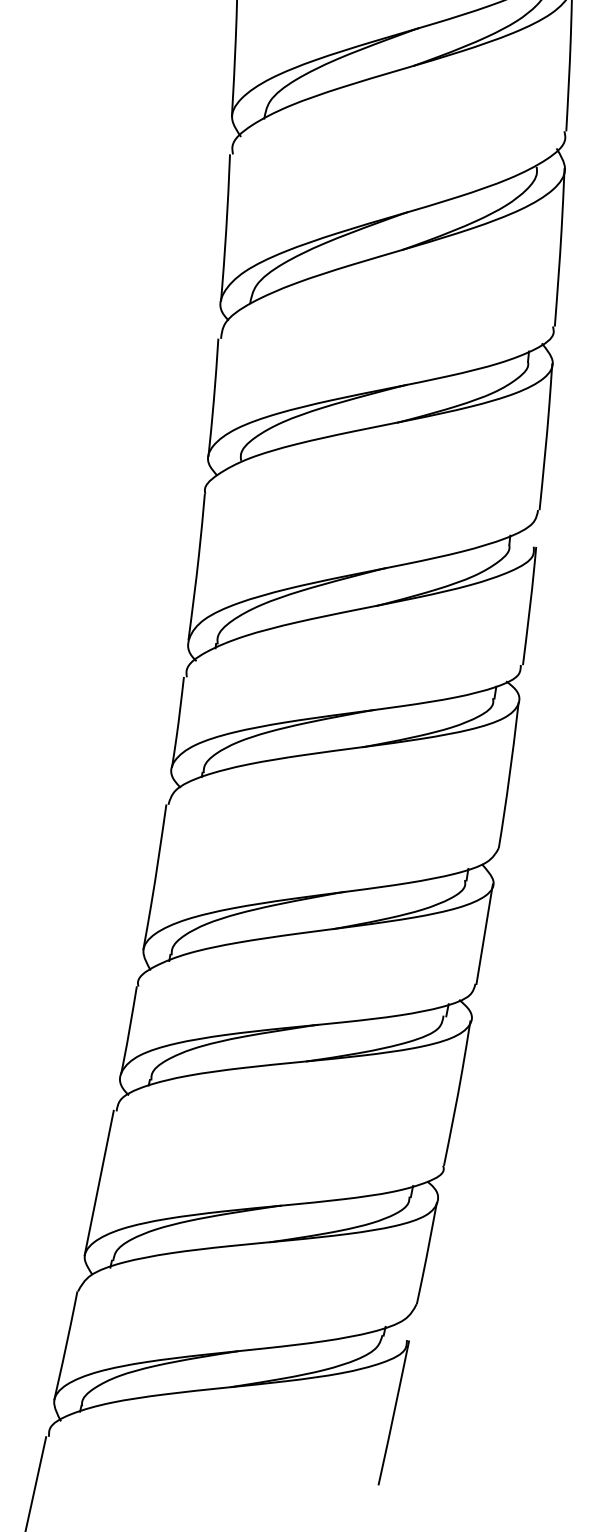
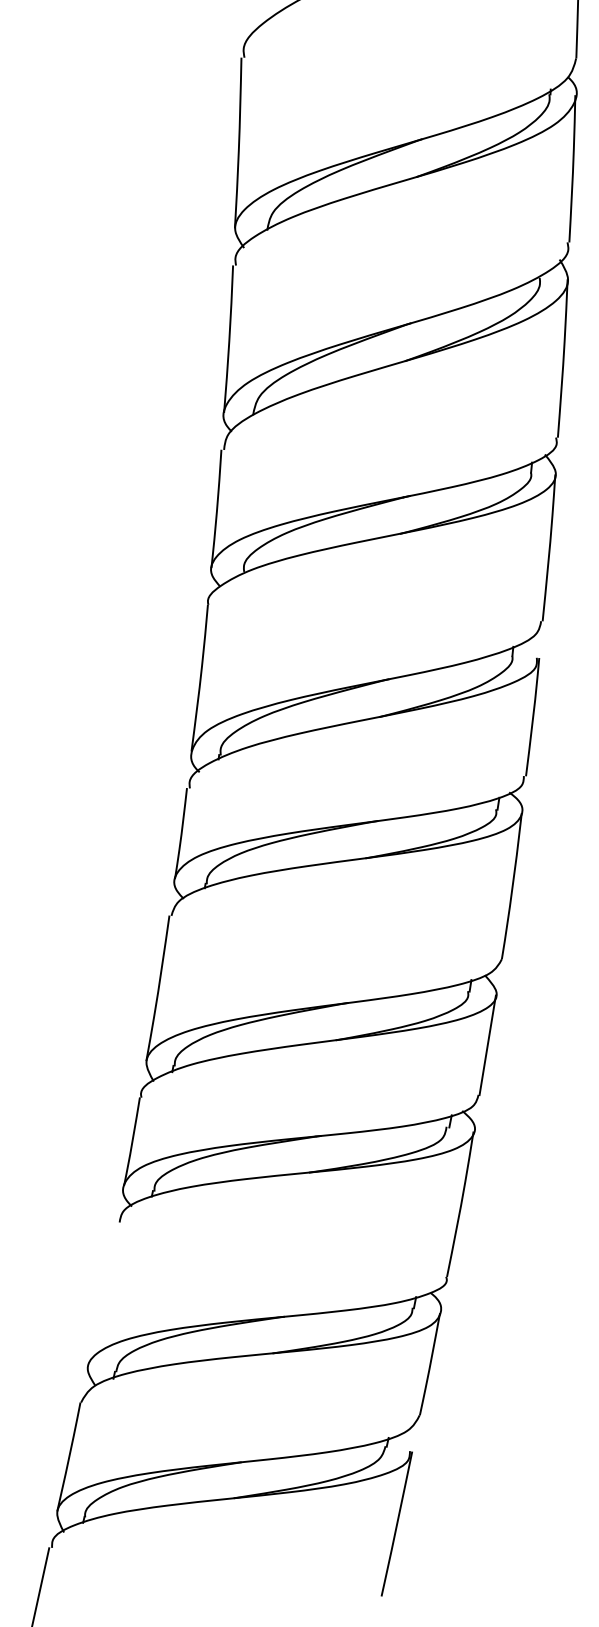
line: (98, 1182) -> (101, 1293), removed

